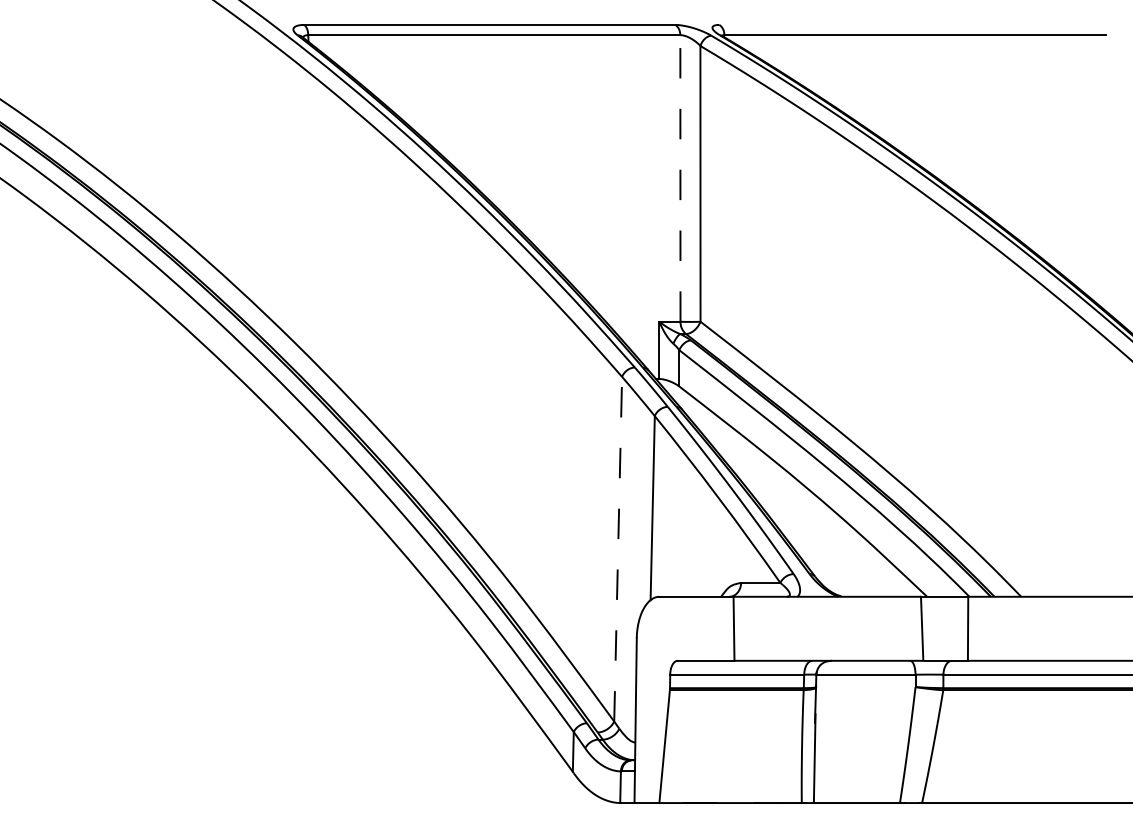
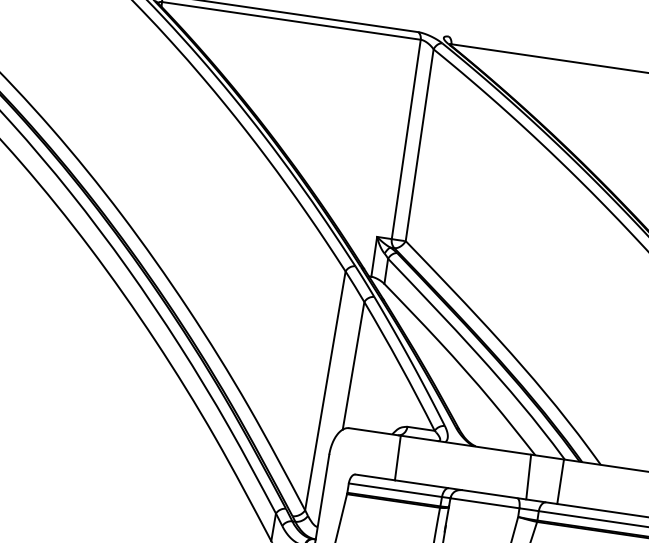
line: (680, 177) -> (406, 138), dashed -> solid
line: (618, 548) -> (325, 390), dashed -> solid

